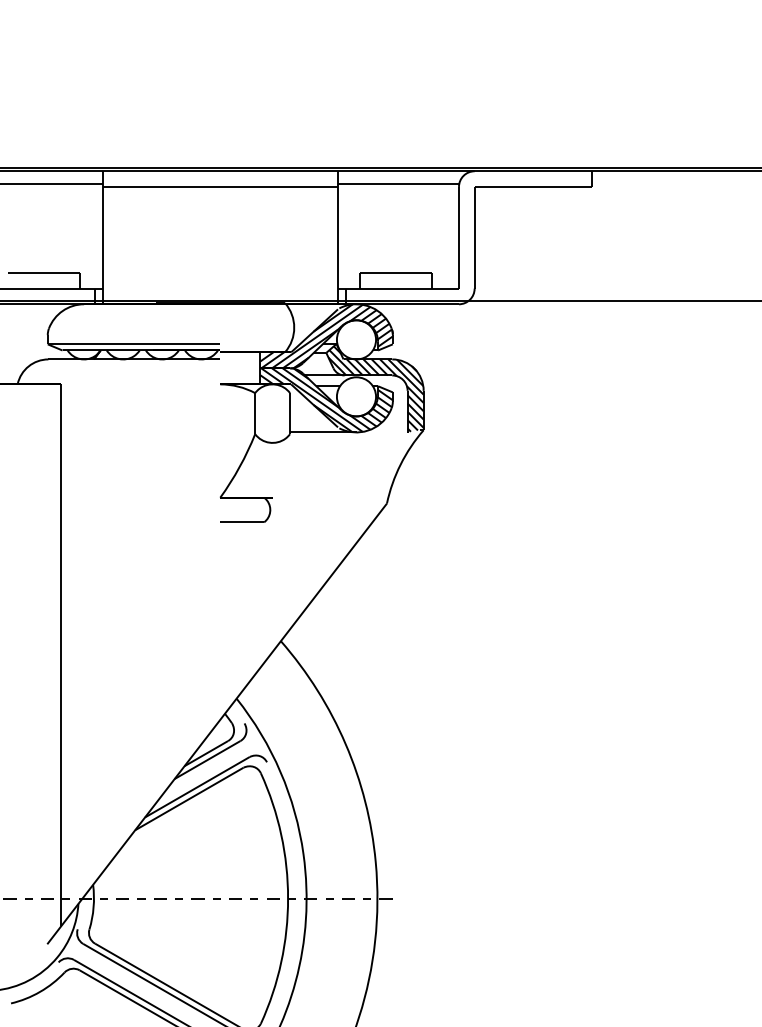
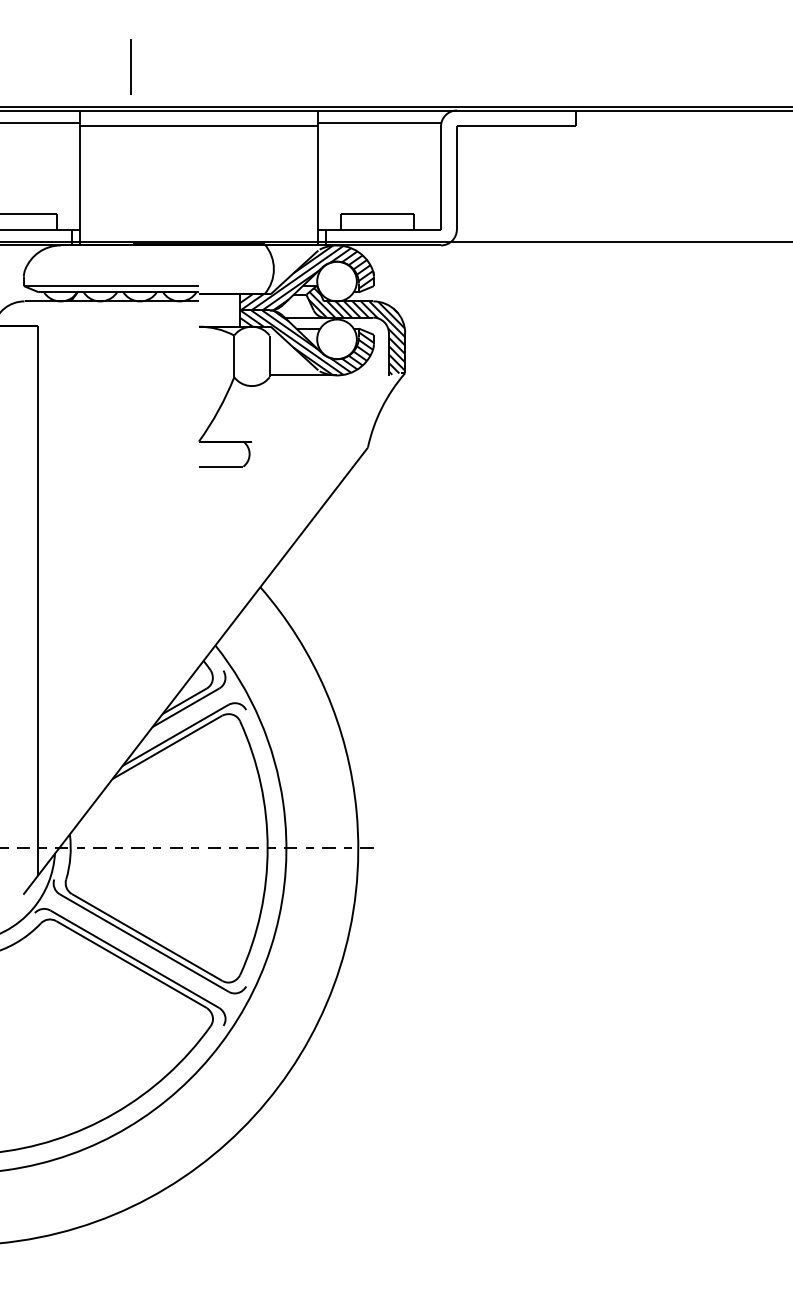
line: (152, 127) -> (130, 66), added

